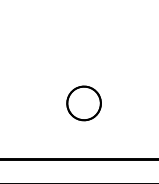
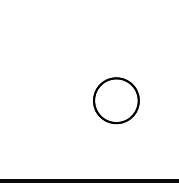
part: (83, 103) -> (115, 100), moved

